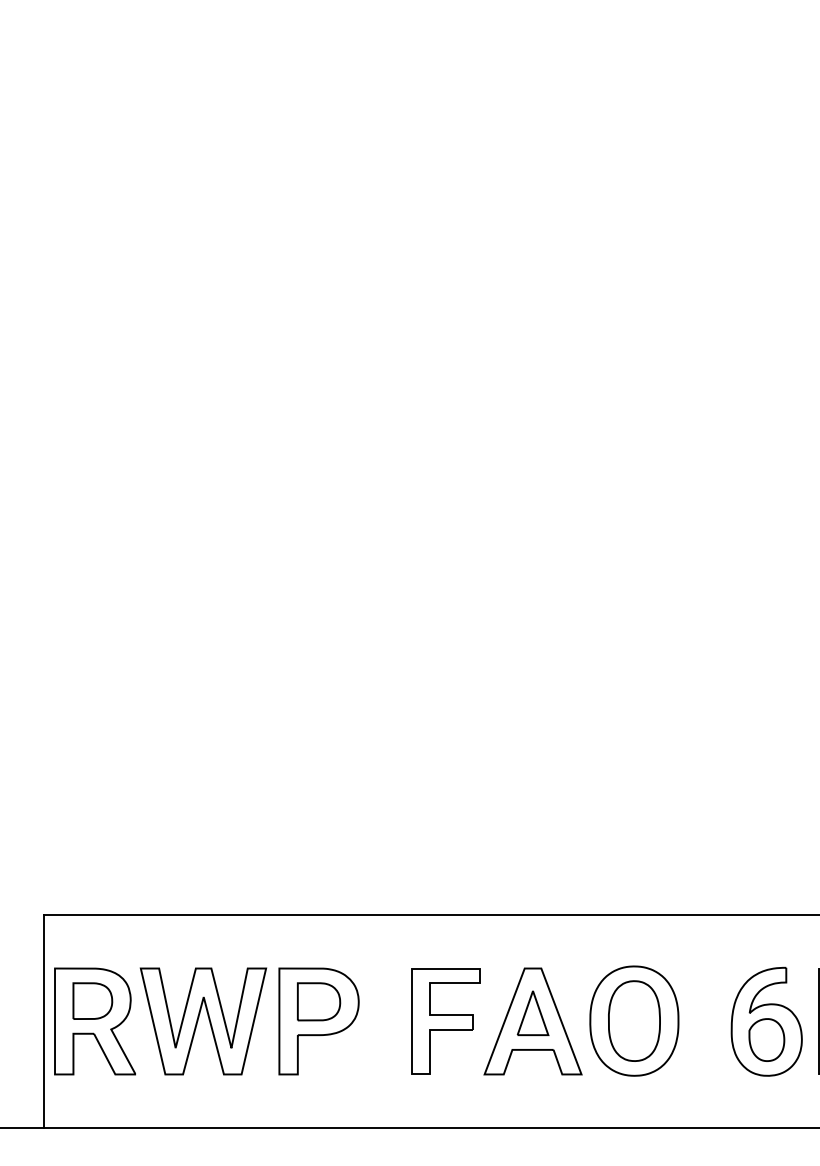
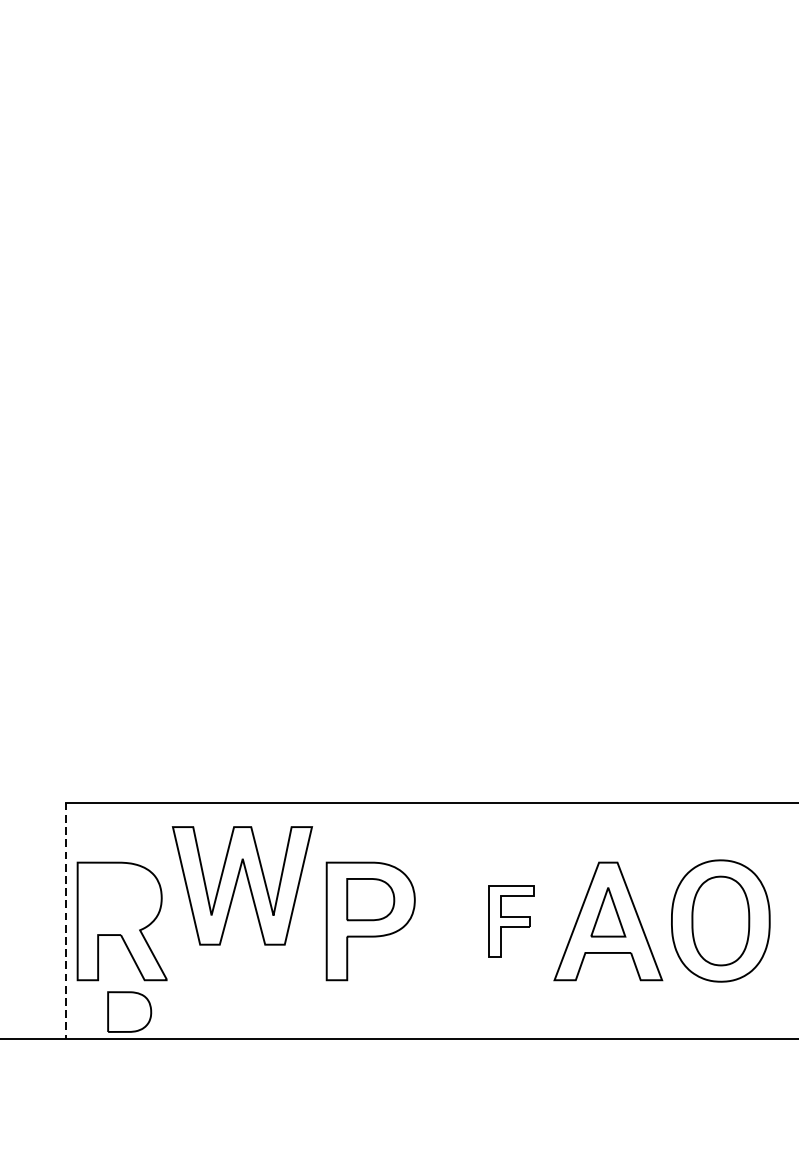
part: (92, 1000) -> (129, 1011), moved
line: (44, 1021) -> (66, 921), solid -> dashed
part: (203, 1021) -> (242, 885), moved
part: (445, 1021) -> (511, 921), size x0.6

